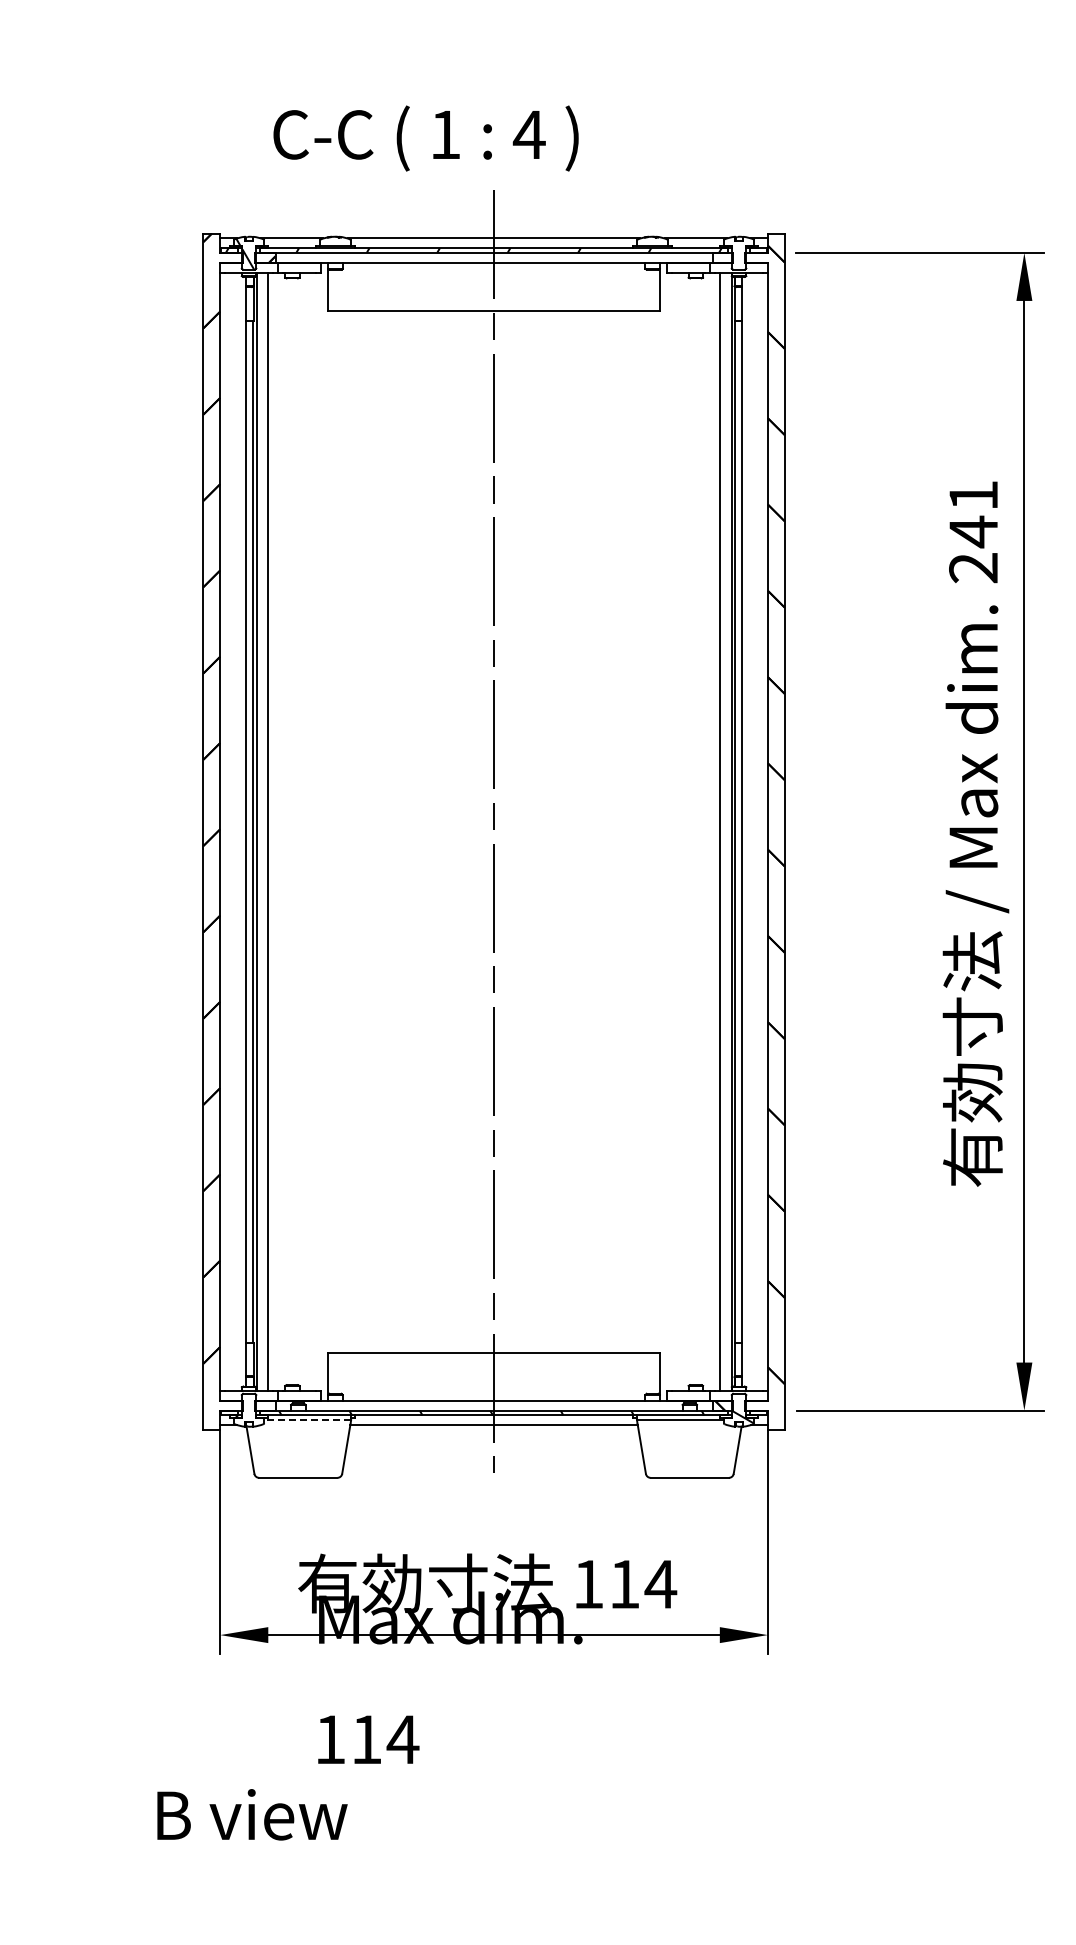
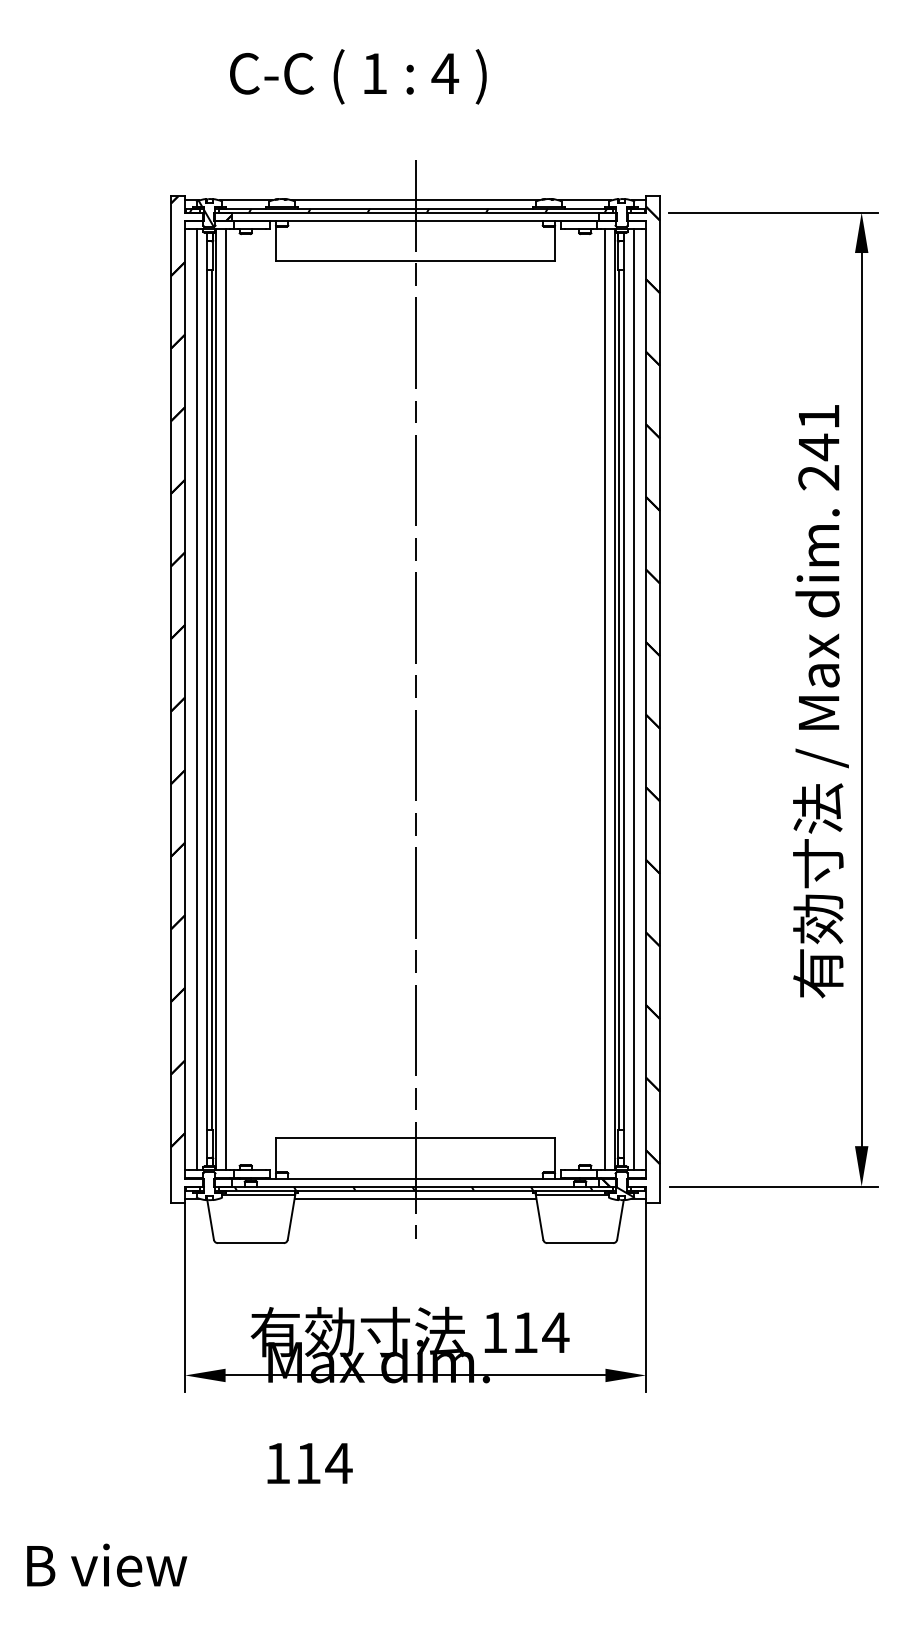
text: (425, 138) -> (357, 76), moved
line: (234, 831) -> (197, 699), added
line: (753, 831) -> (633, 699), added
line: (307, 1420) -> (258, 1194), dashed -> solid
text: (252, 1814) -> (107, 1565), moved

